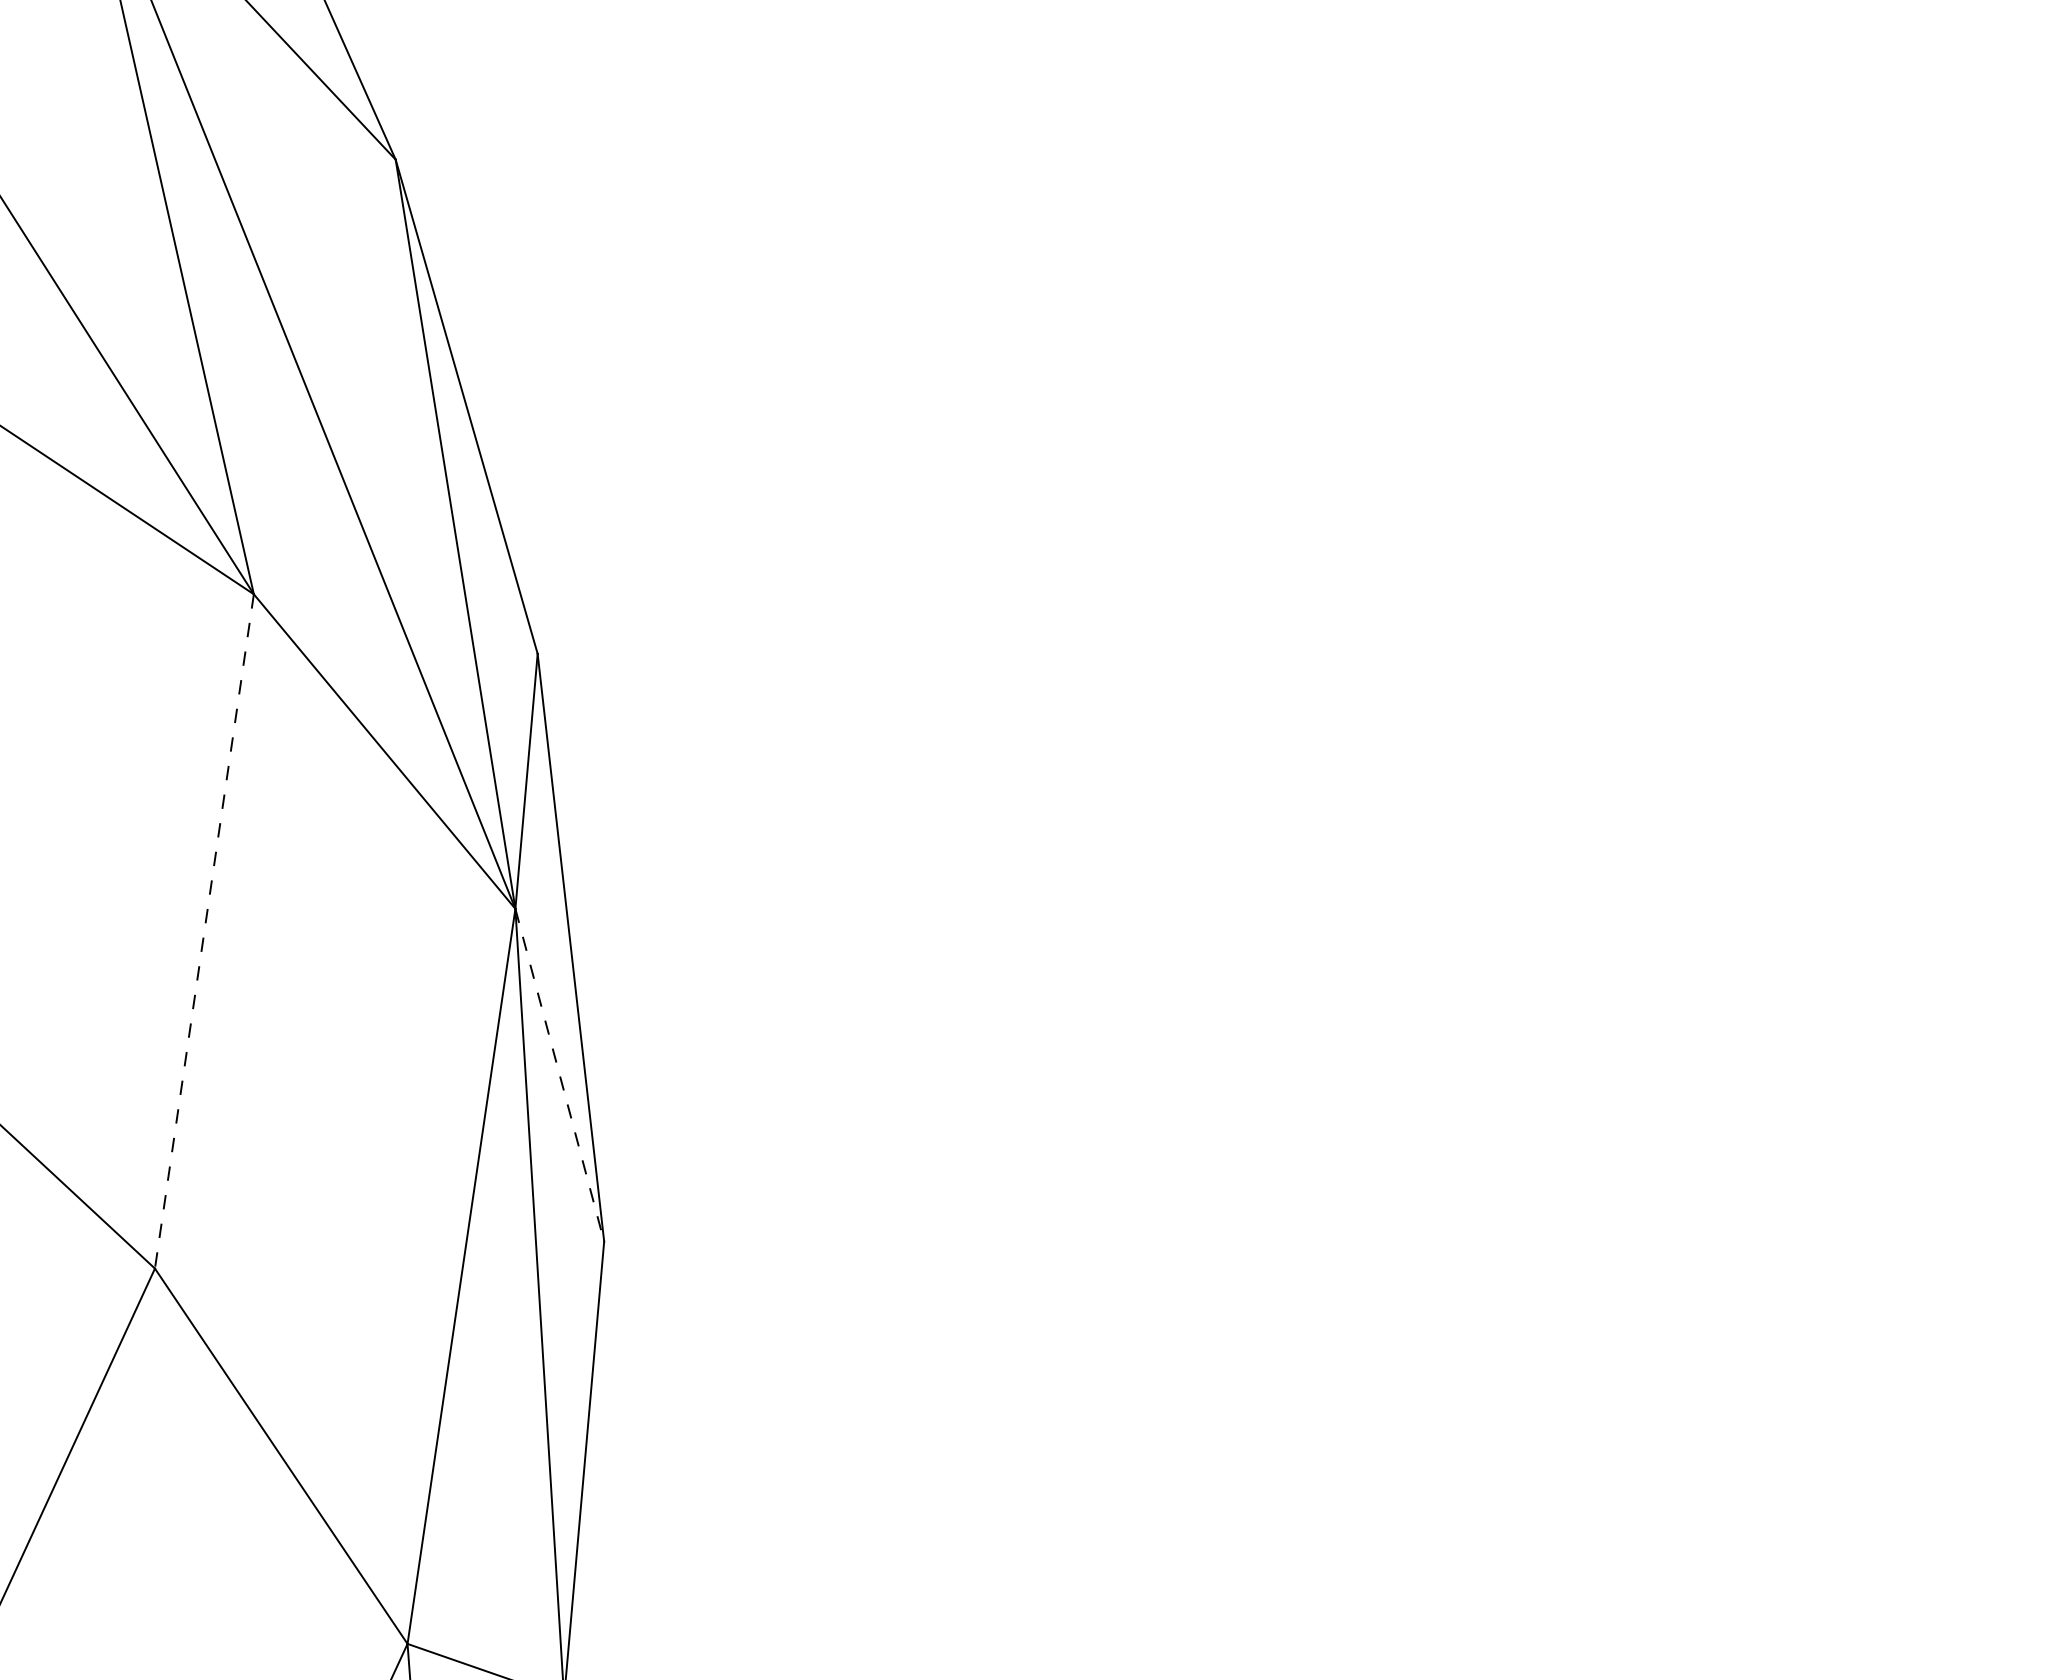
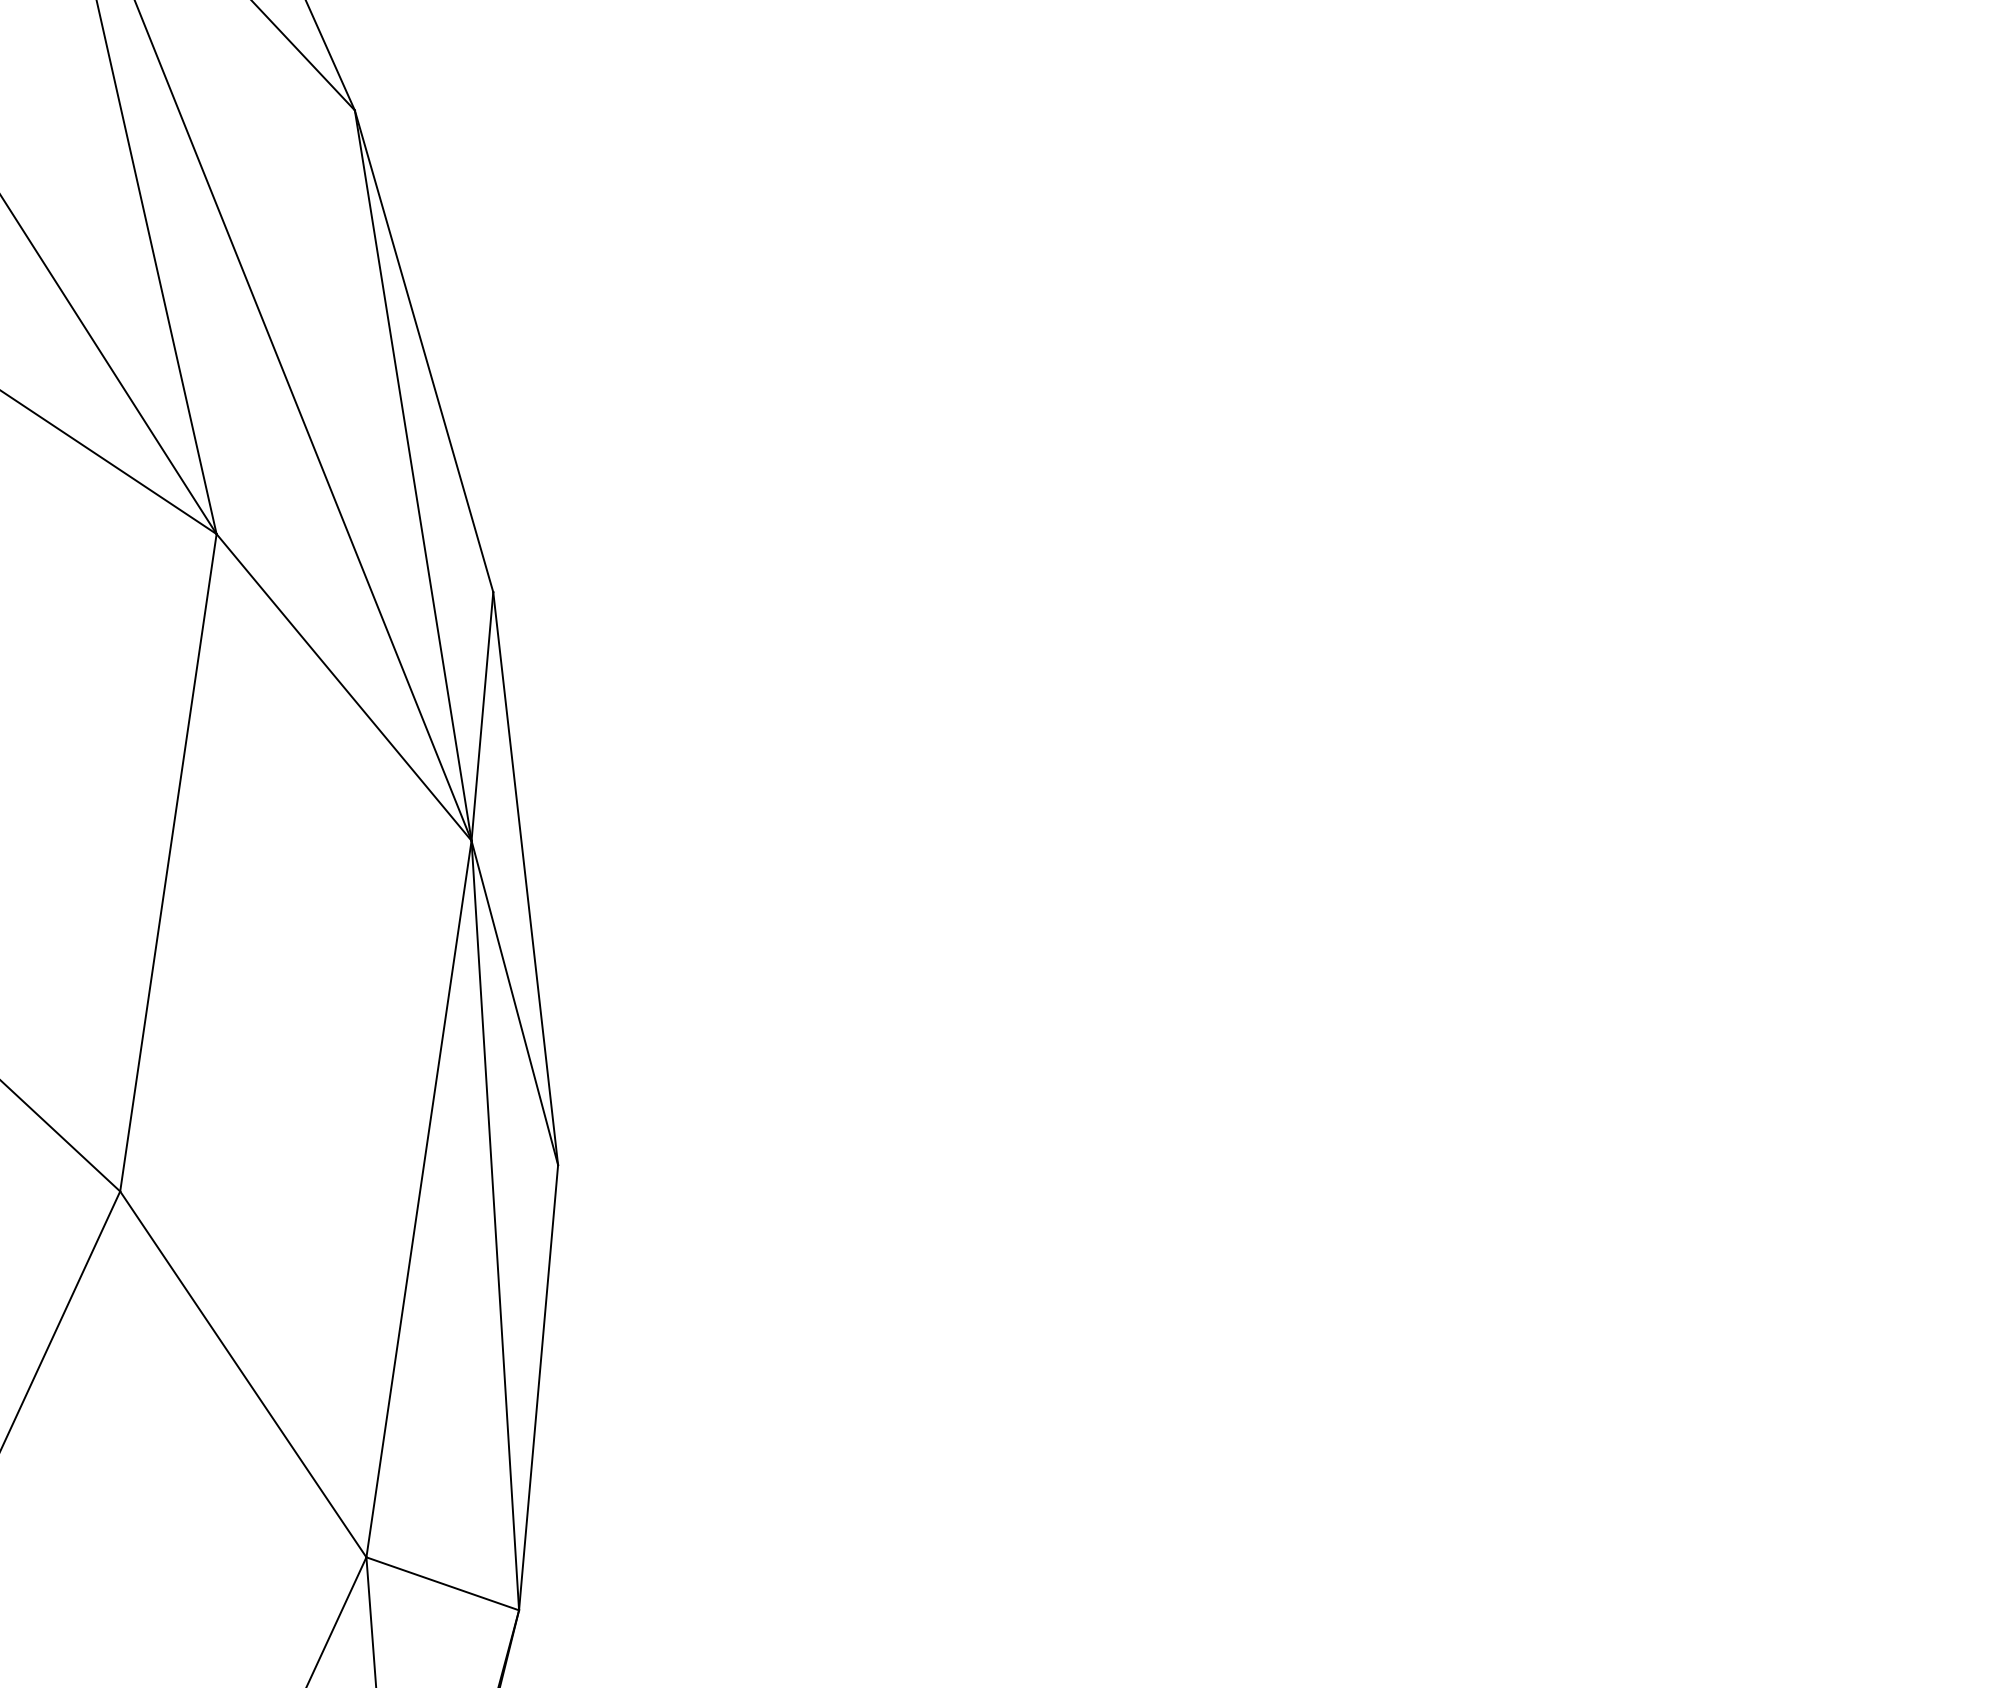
line: (204, 932) -> (168, 863), dashed -> solid
line: (559, 1074) -> (514, 1002), dashed -> solid

